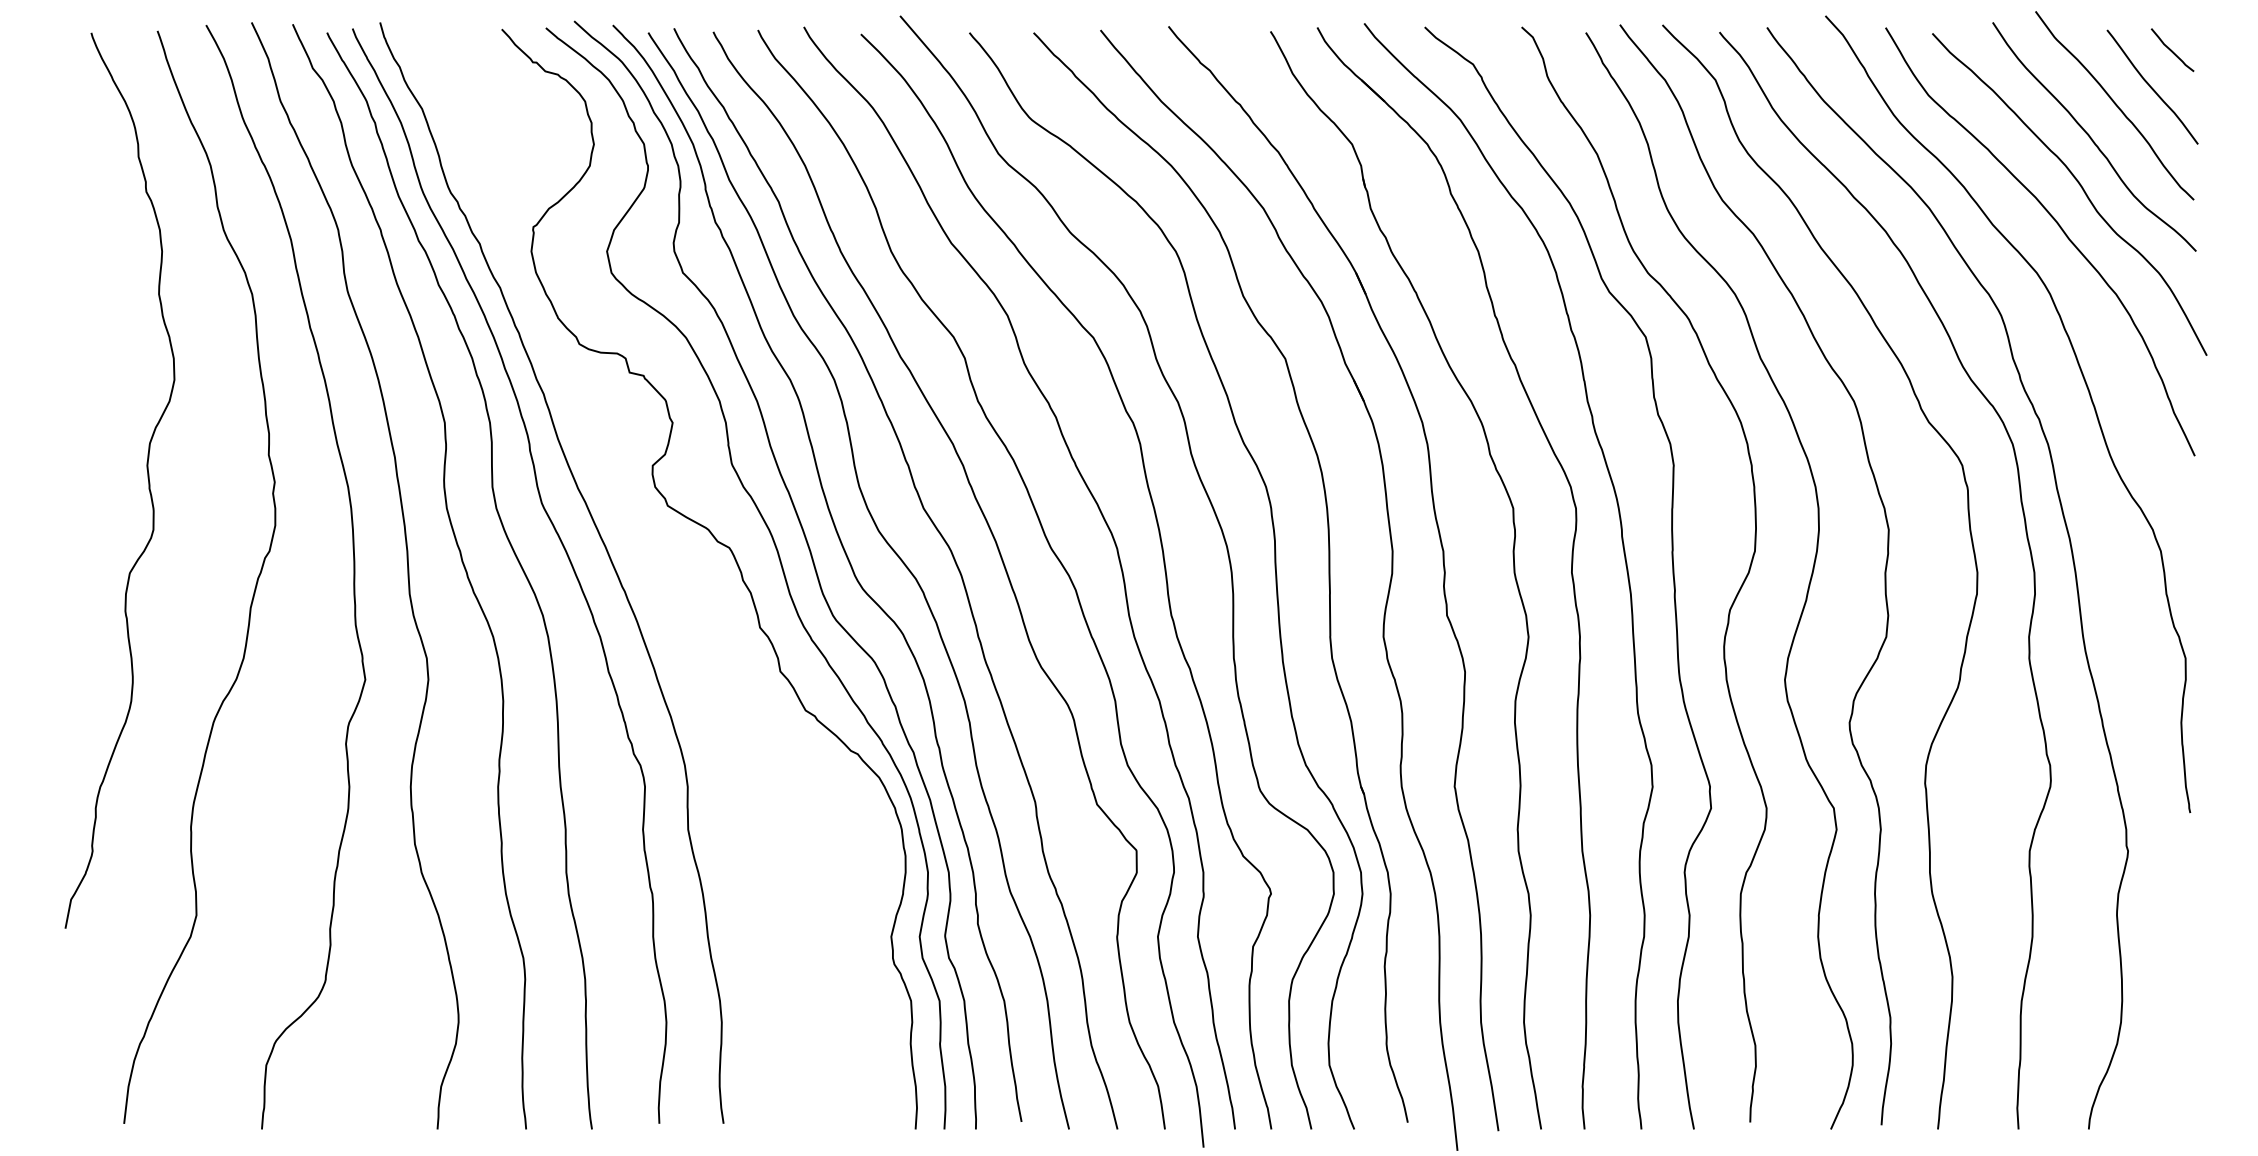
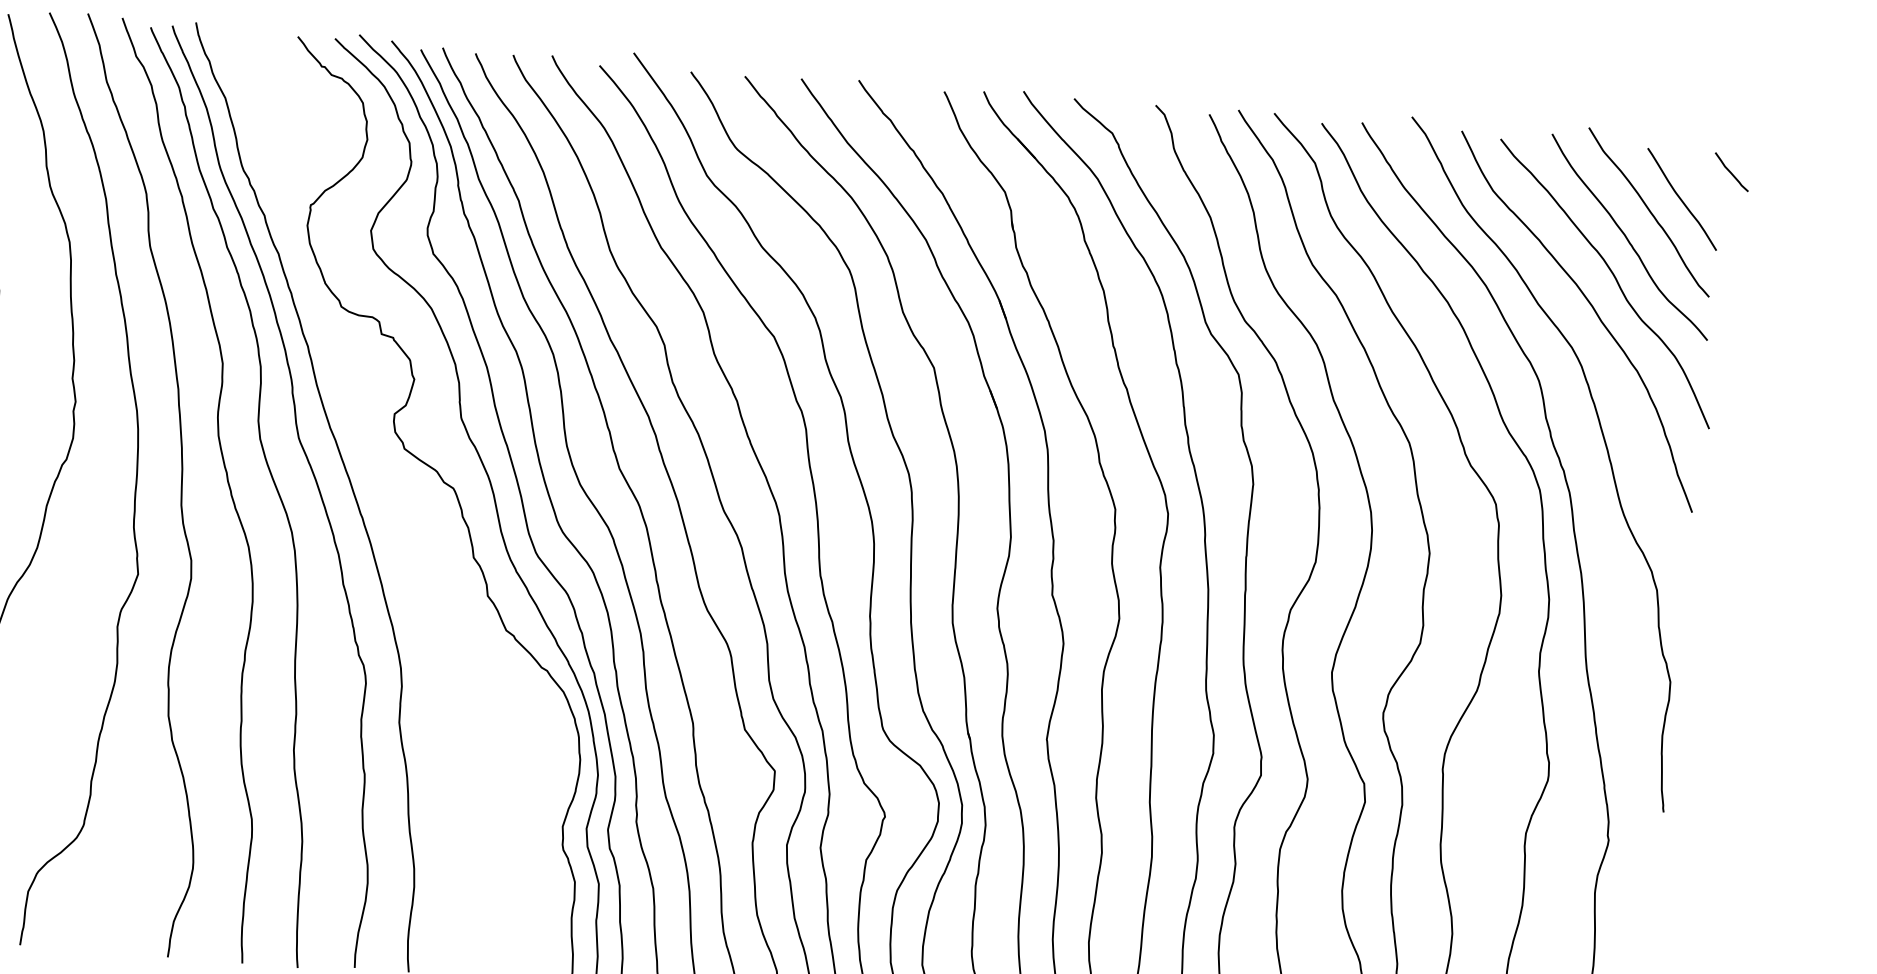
curve: (2172, 50) -> (1731, 172), moved

